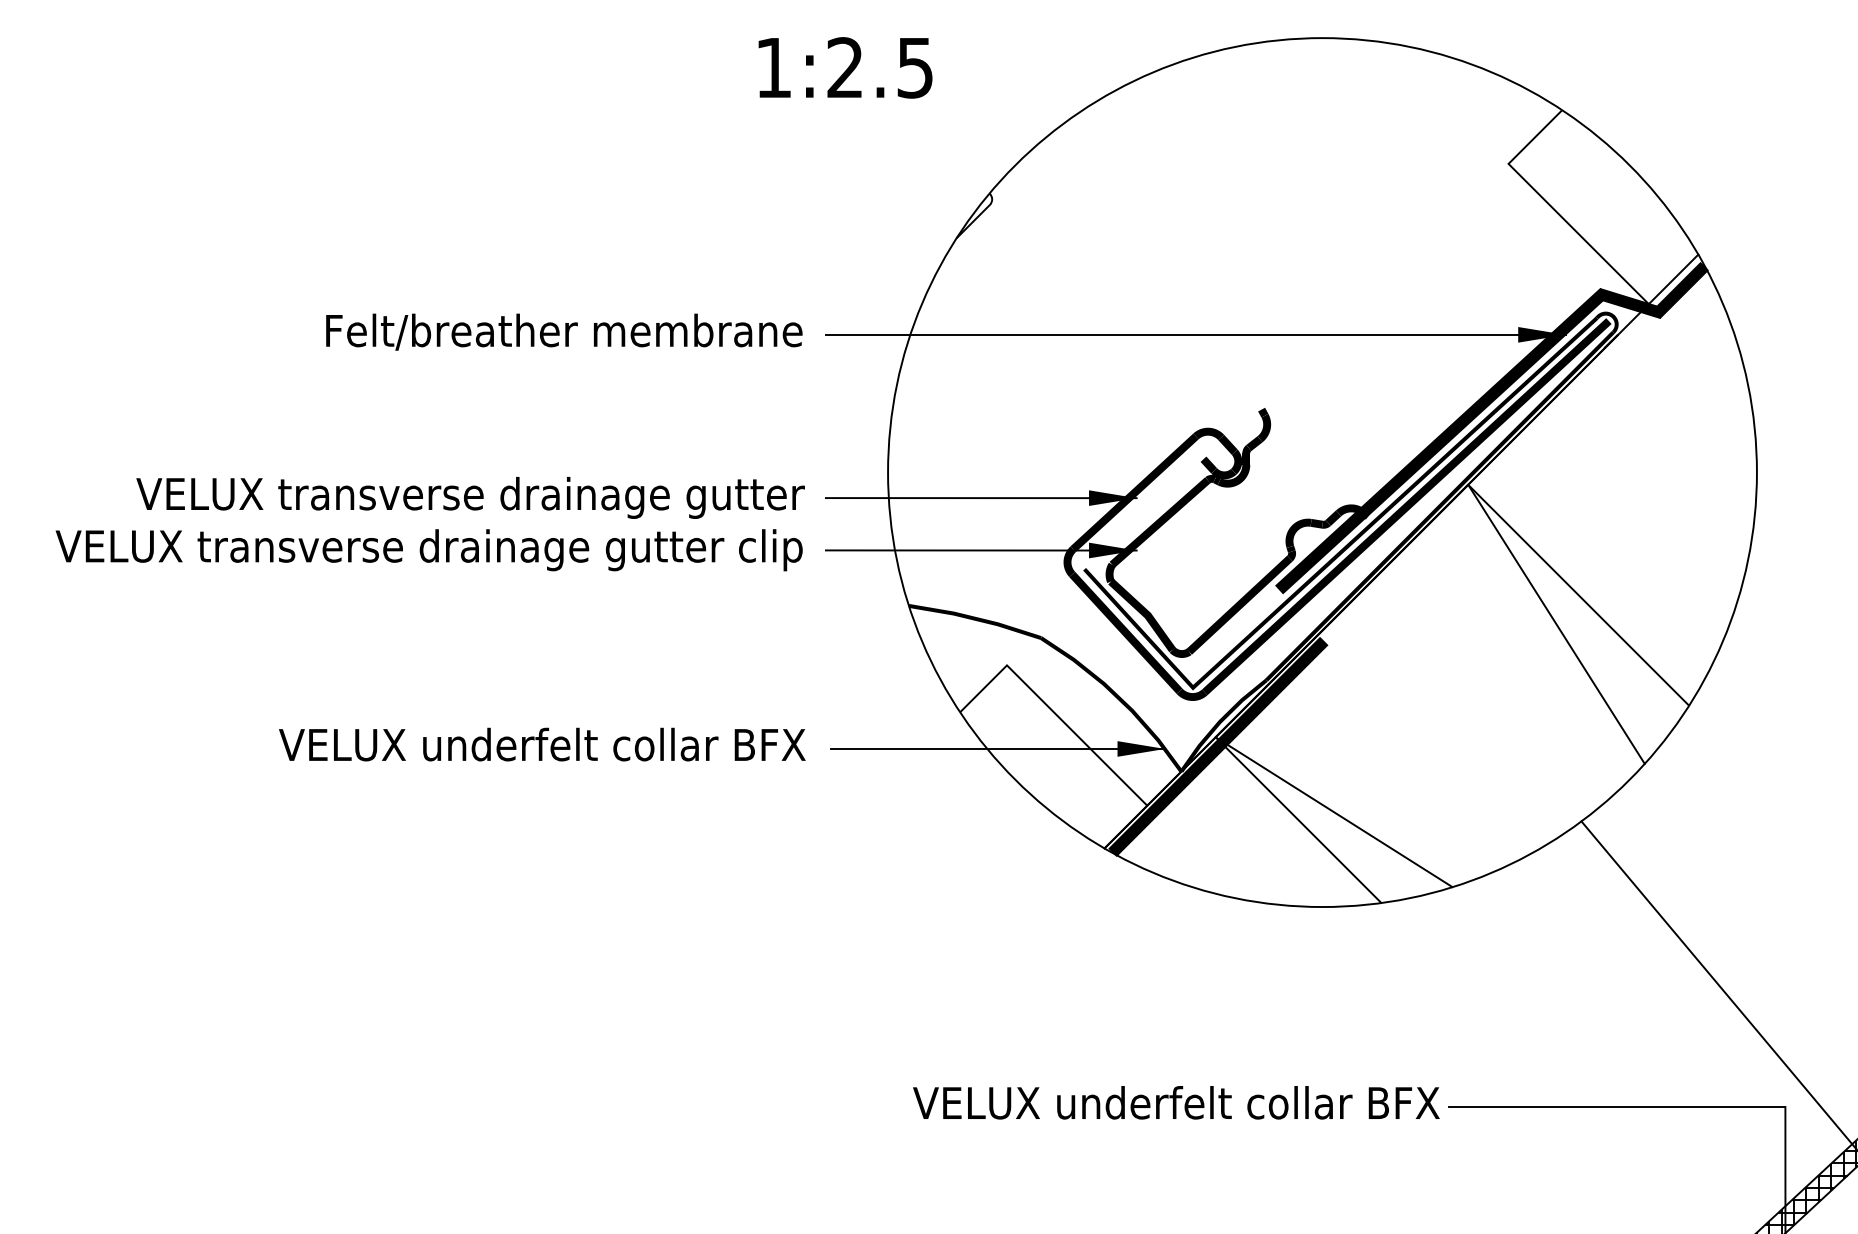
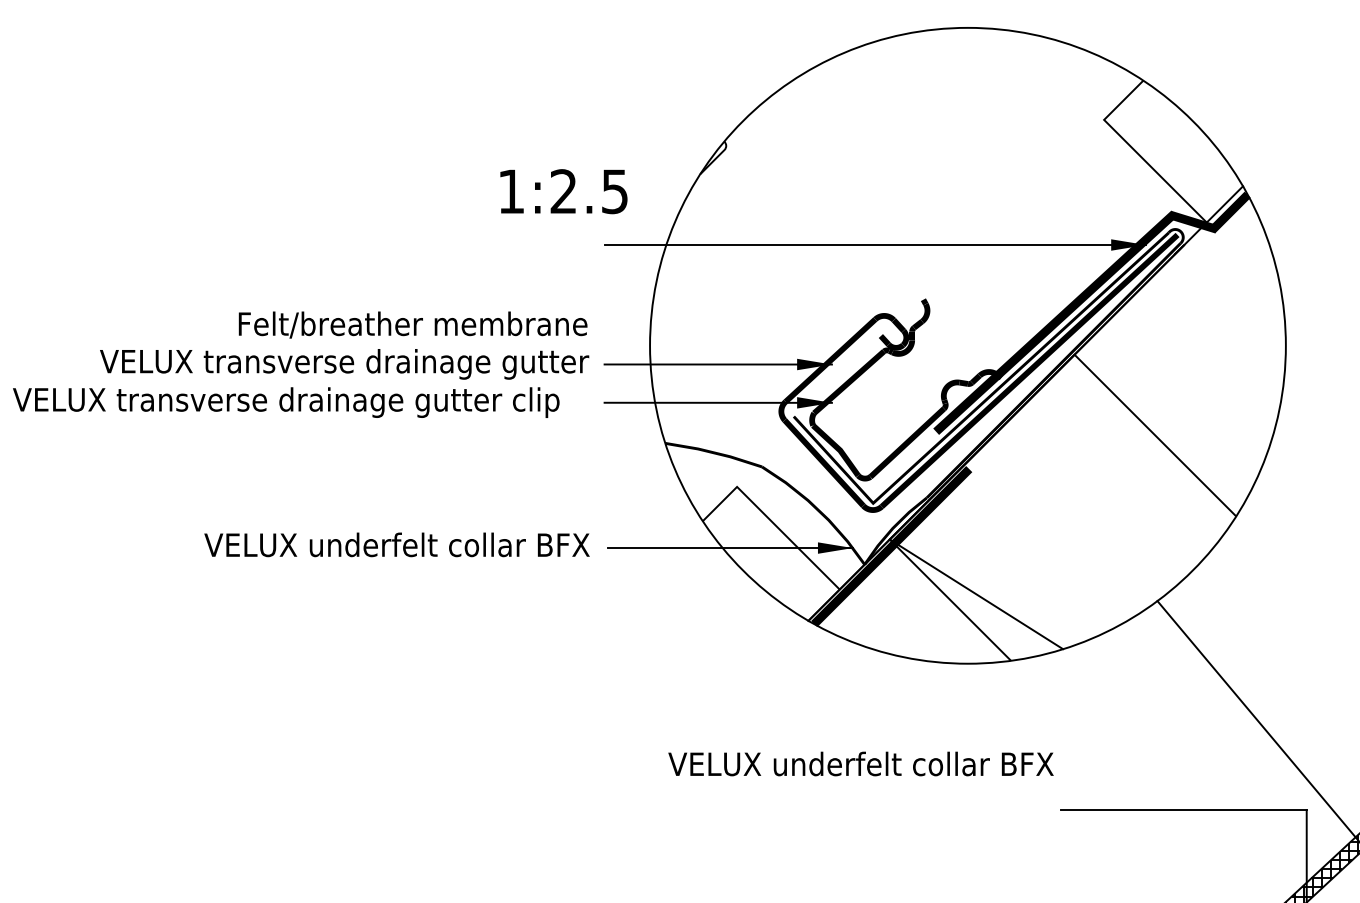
text: (844, 67) -> (563, 191), moved
text: (563, 331) -> (412, 324), moved
text: (429, 550) -> (286, 402), moved
line: (1555, 623) -> (1138, 456), removed
text: (1175, 1102) -> (860, 763), moved

